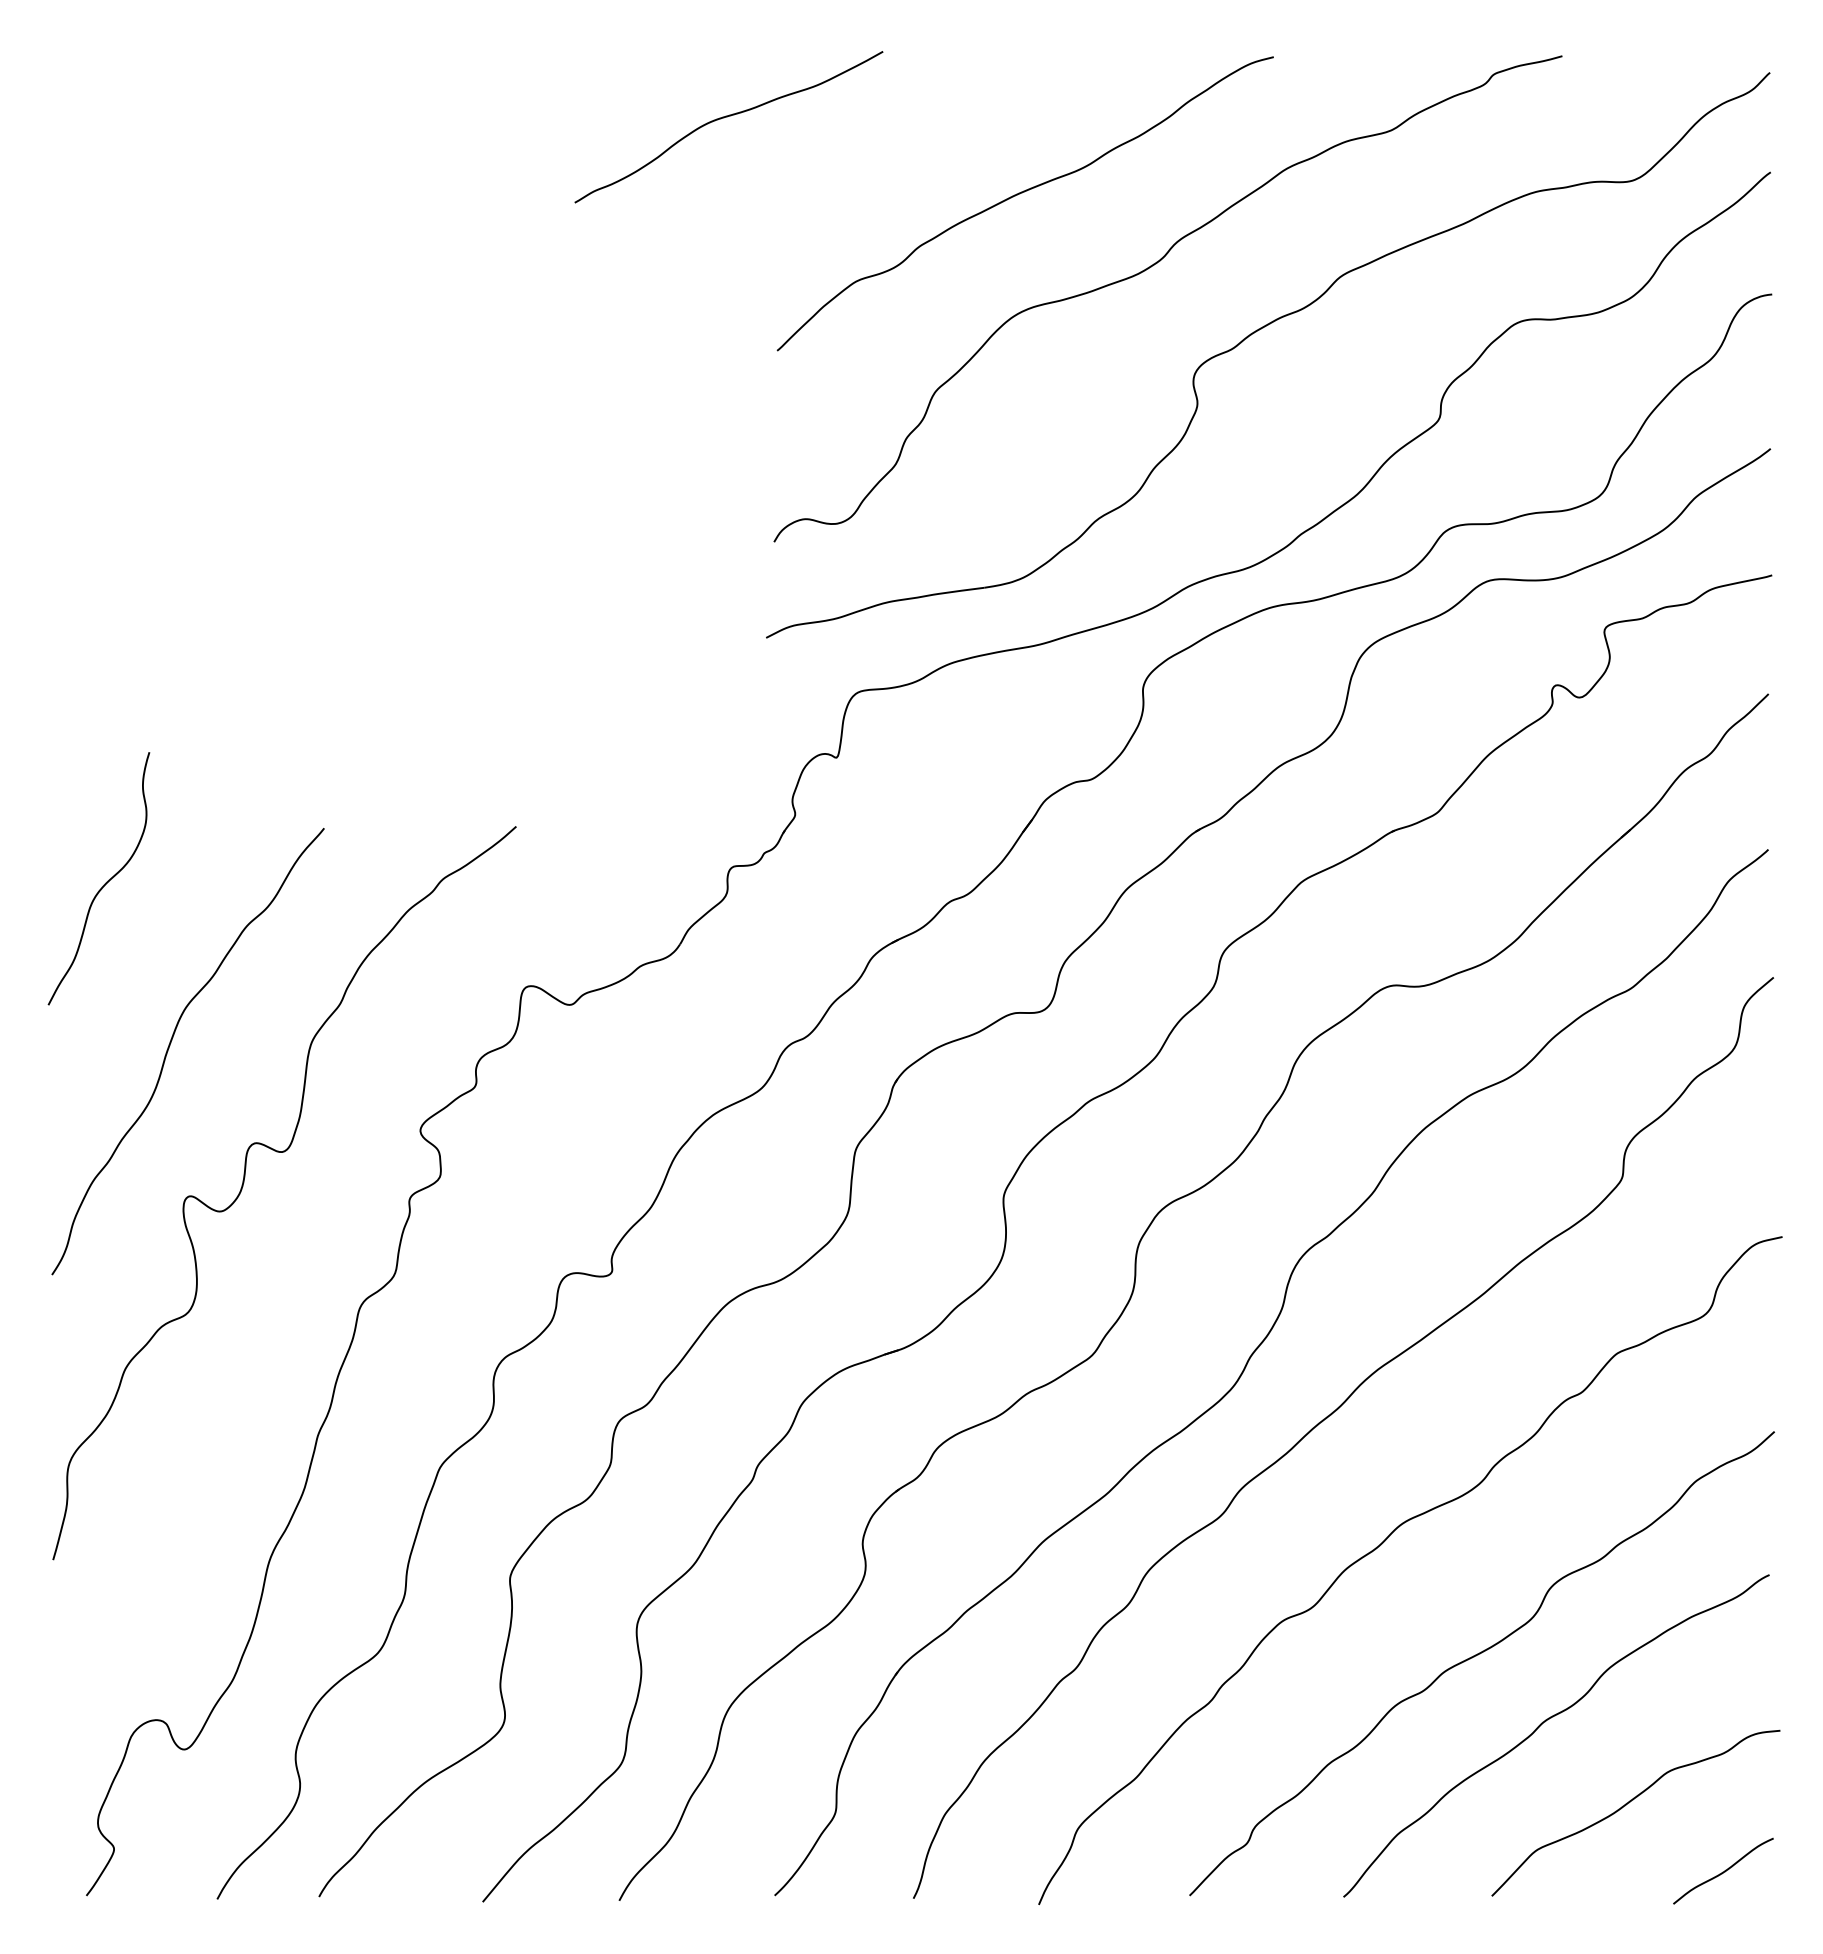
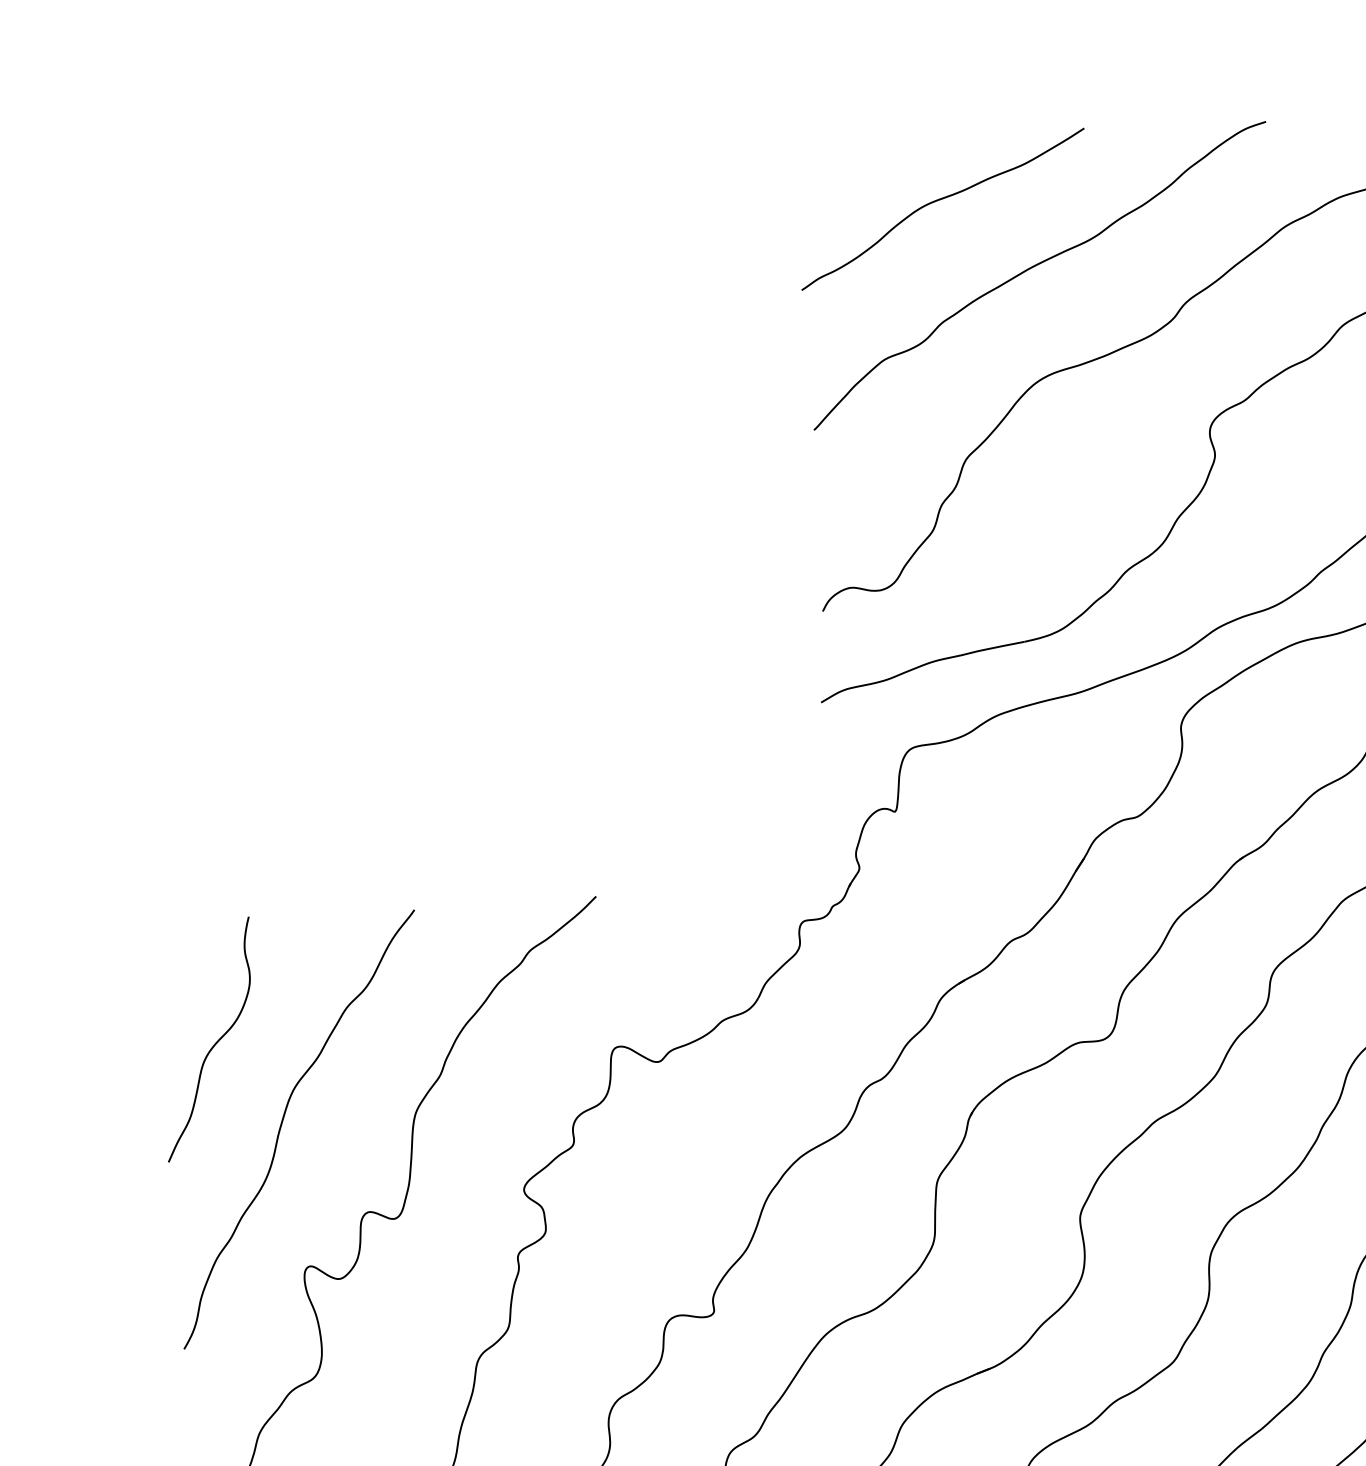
curve: (724, 118) -> (938, 201), moved
curve: (104, 883) -> (214, 1043), moved

